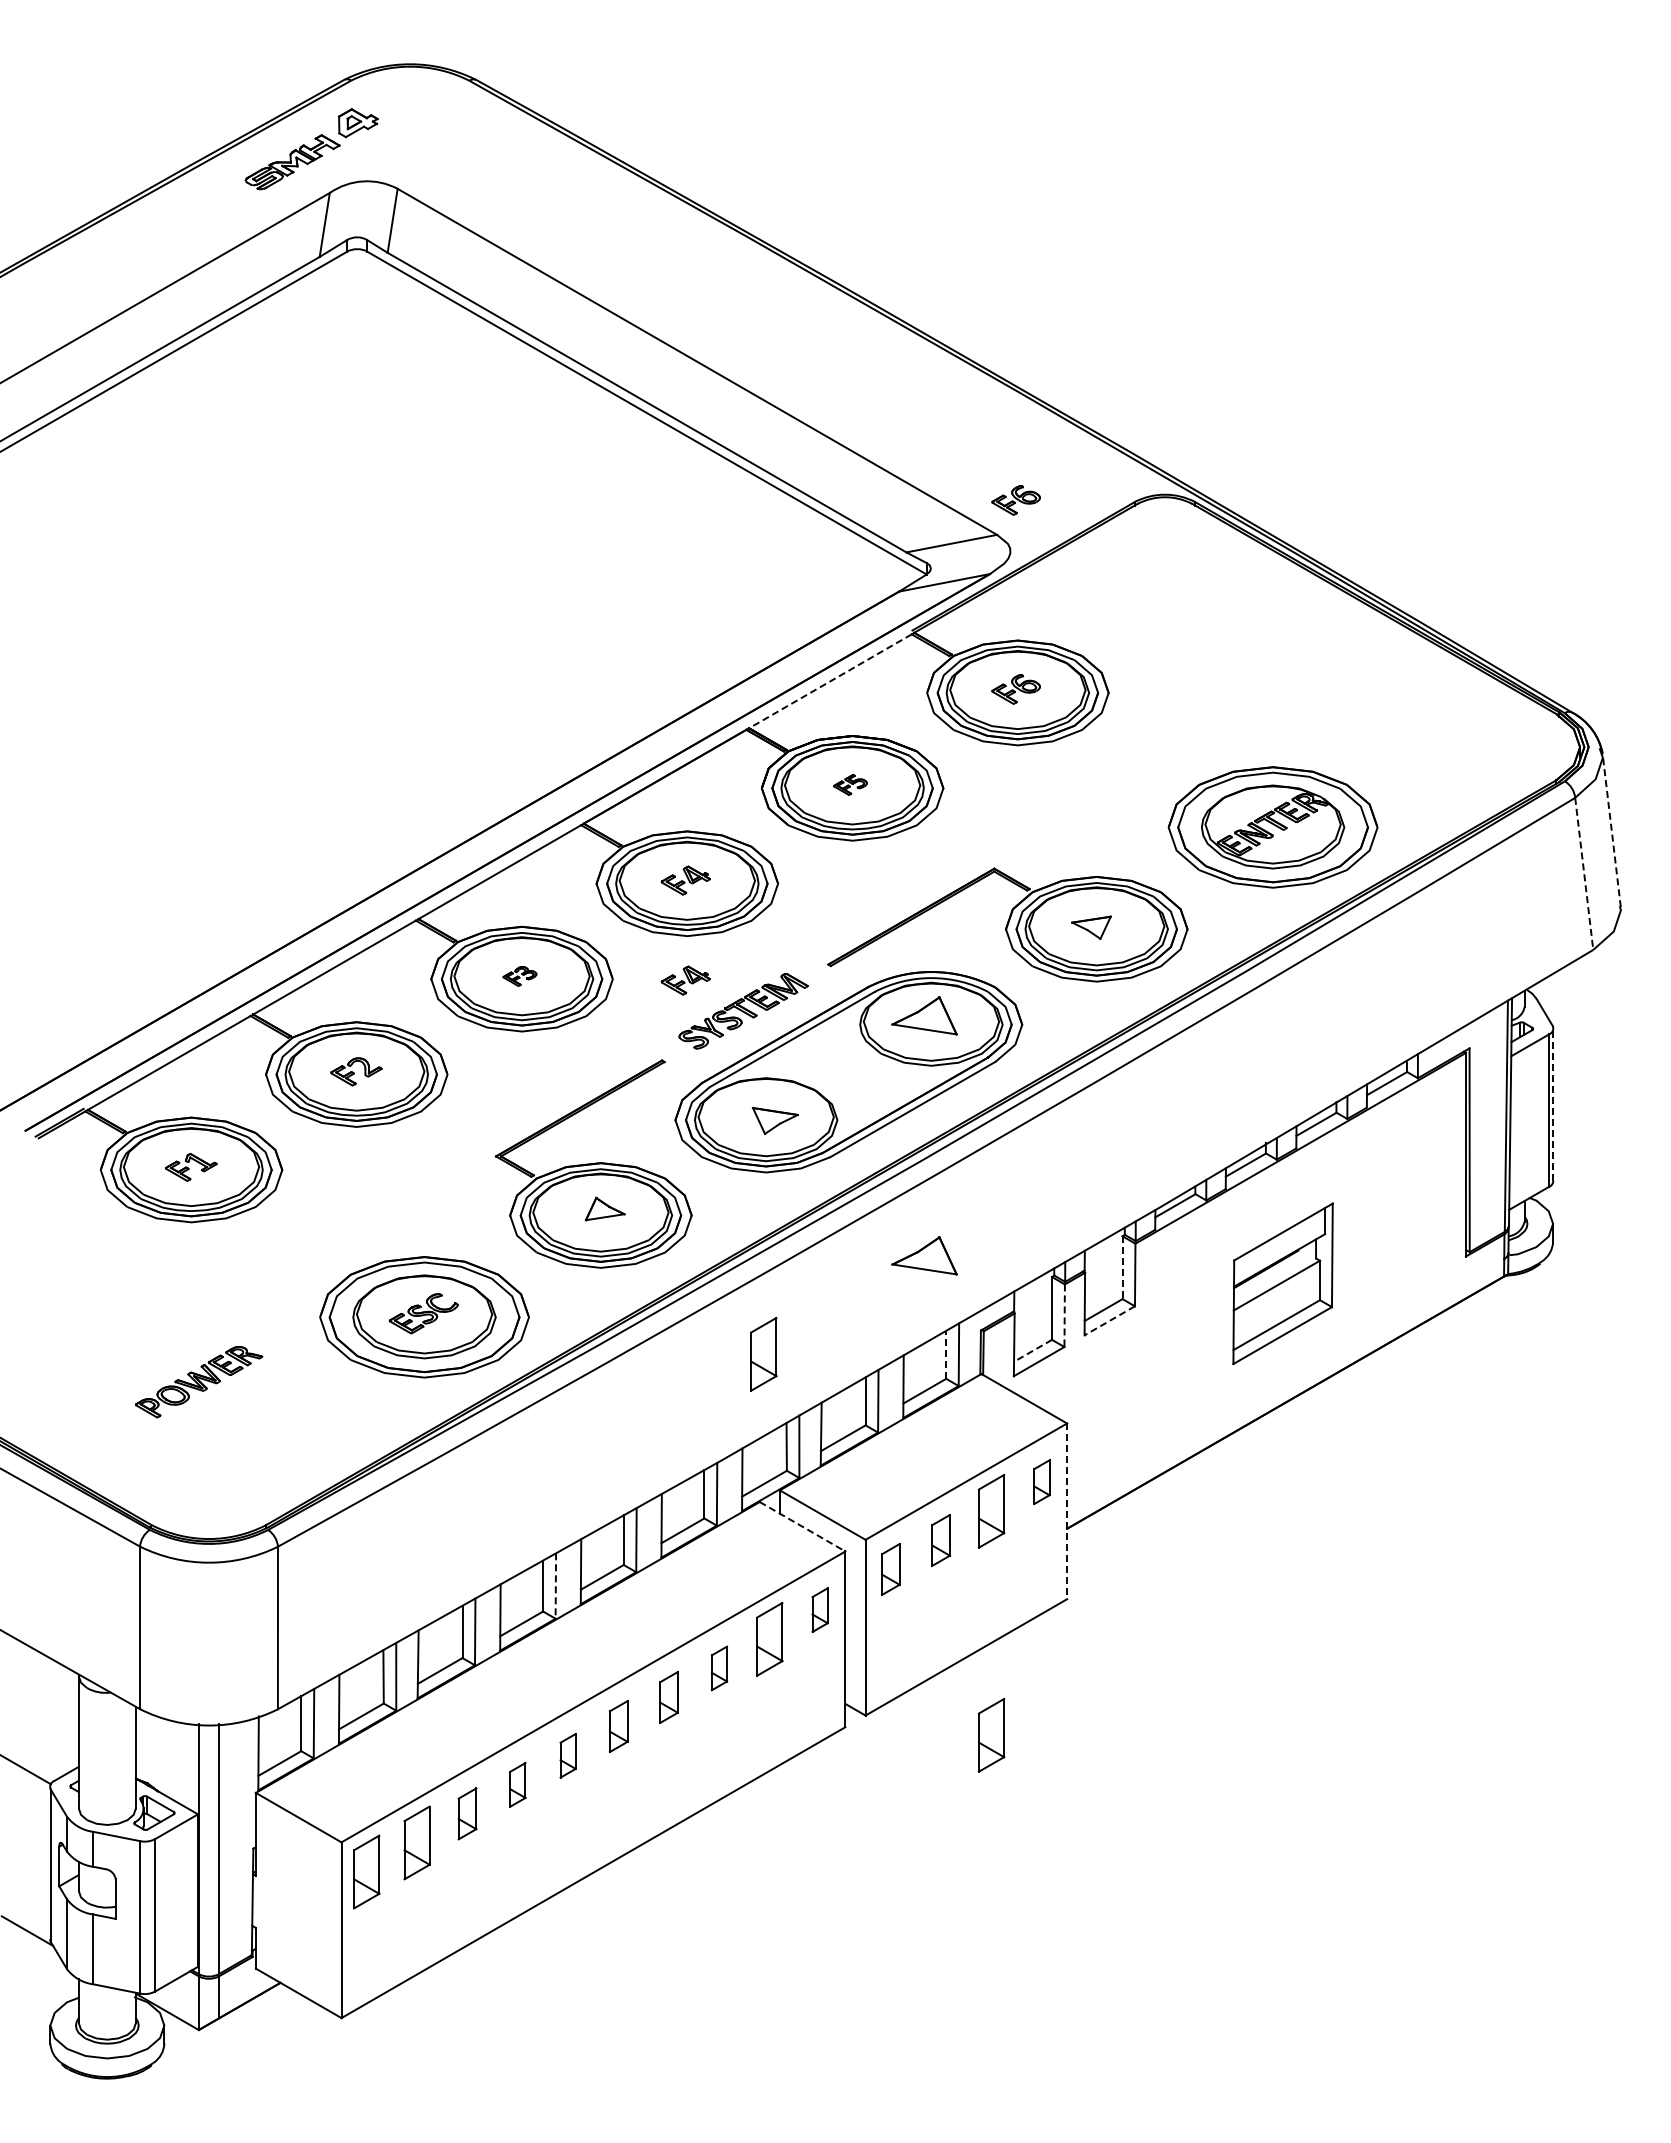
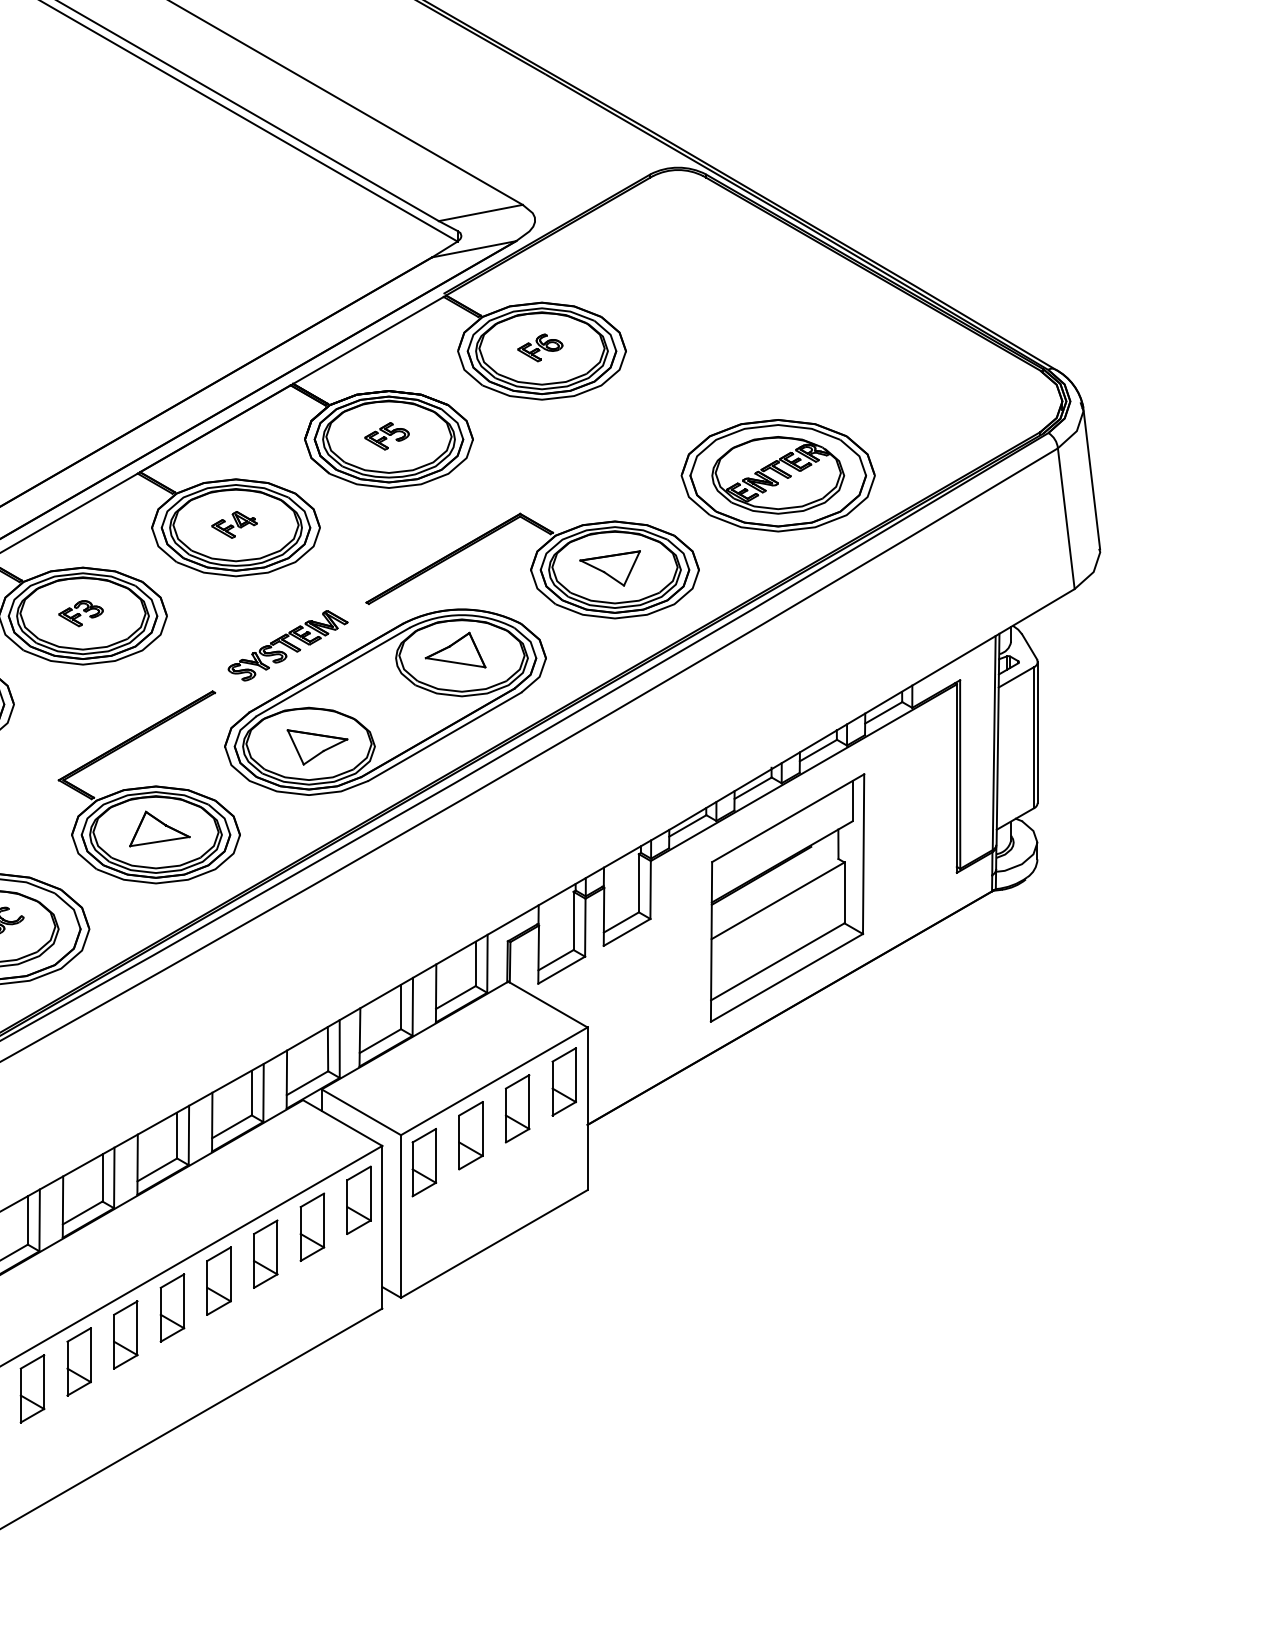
part: (1015, 500) -> (539, 173), removed
line: (830, 681) -> (368, 340), dashed -> solid
part: (850, 784) -> (387, 435), size x1.43
line: (1611, 829) -> (1091, 477), dashed -> solid
line: (1584, 873) -> (1066, 518), dashed -> solid
part: (1091, 927) -> (610, 568), size x1.67
part: (519, 976) -> (80, 613), size x1.43
part: (685, 980) -> (234, 617), removed
line: (1553, 1104) -> (1037, 732), dashed -> solid
part: (775, 1120) -> (317, 746), size x1.43
part: (605, 1208) -> (160, 828), size x1.67
part: (924, 1255) -> (455, 871), removed
line: (1122, 1268) -> (638, 883), dashed -> solid
part: (1282, 1283) -> (786, 897), size x1.67
line: (1064, 1316) -> (585, 928), dashed -> solid
line: (1109, 1321) -> (626, 933), dashed -> solid
line: (1033, 1350) -> (556, 959), dashed -> solid
part: (763, 1353) -> (306, 962), removed
line: (946, 1354) -> (475, 963), dashed -> solid
part: (1041, 1481) -> (563, 1081), size x1.67
line: (1067, 1511) -> (587, 1108), dashed -> solid
line: (803, 1527) -> (343, 1123), dashed -> solid
part: (940, 1540) -> (470, 1135), size x1.43
part: (890, 1569) -> (424, 1162), size x1.43
line: (555, 1586) -> (113, 1178), dashed -> solid
part: (819, 1609) -> (358, 1199), size x1.67
part: (719, 1668) -> (265, 1254), size x1.67
part: (668, 1697) -> (218, 1281), size x1.43
part: (618, 1726) -> (172, 1307), size x1.43
part: (991, 1734) -> (517, 1315), removed
part: (567, 1755) -> (125, 1334), size x1.67
part: (517, 1784) -> (78, 1361), size x1.67
part: (467, 1813) -> (32, 1388), size x1.43

